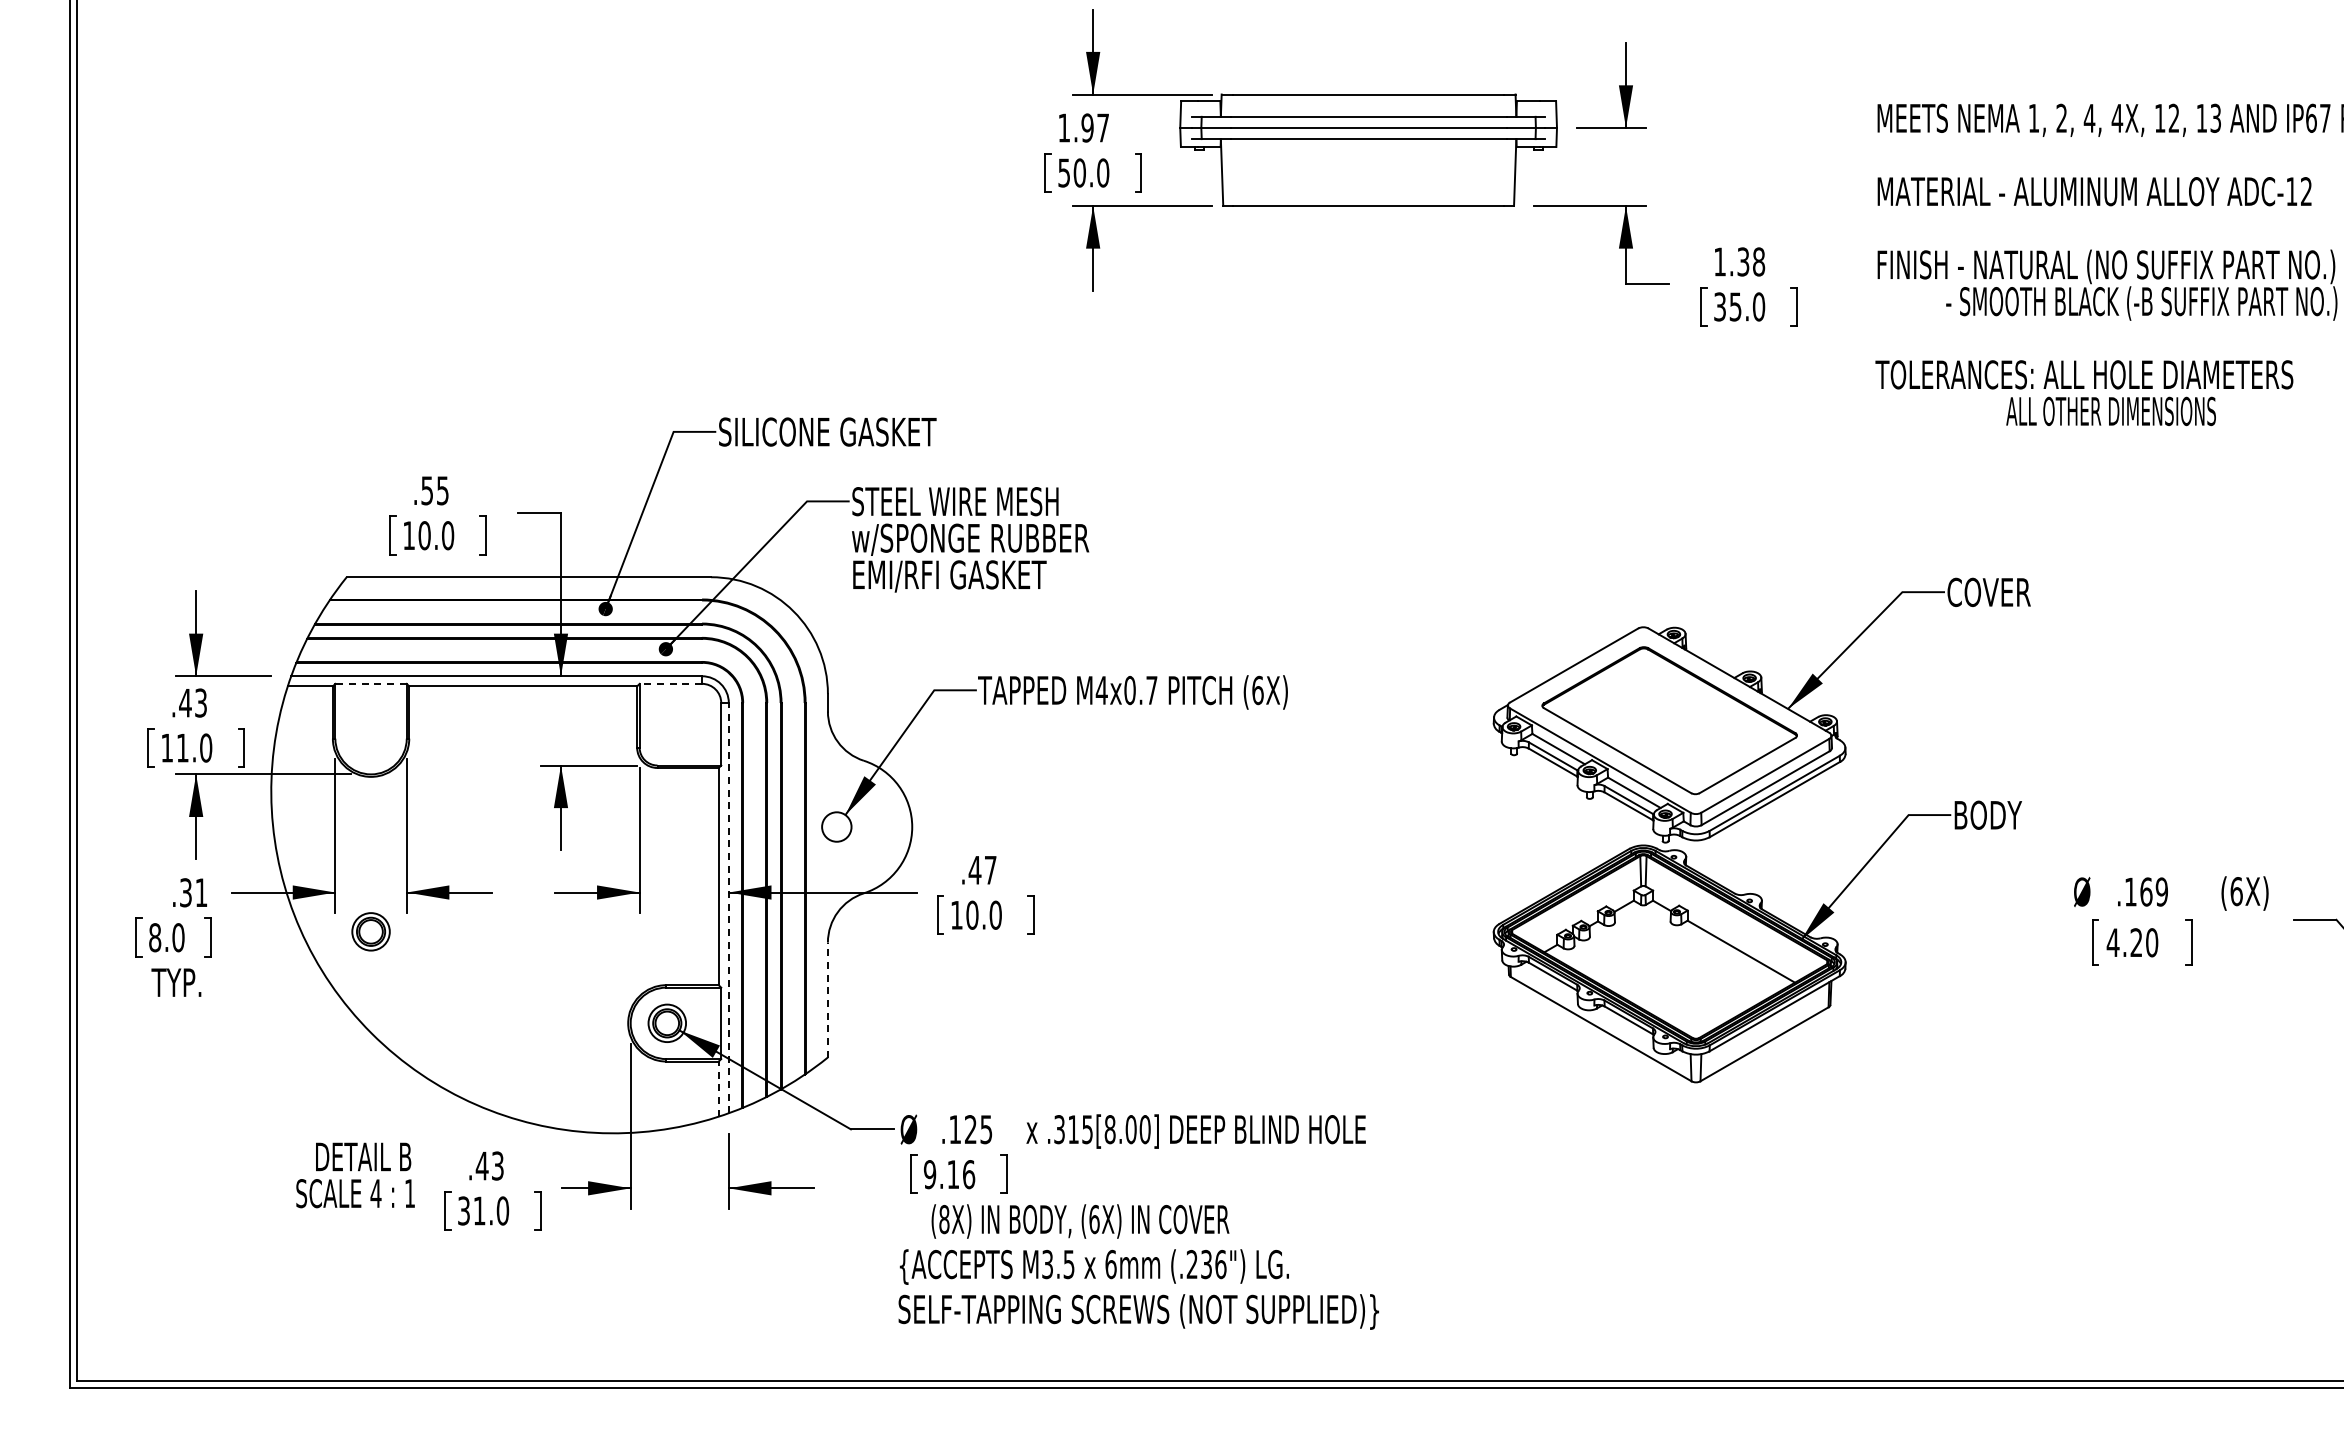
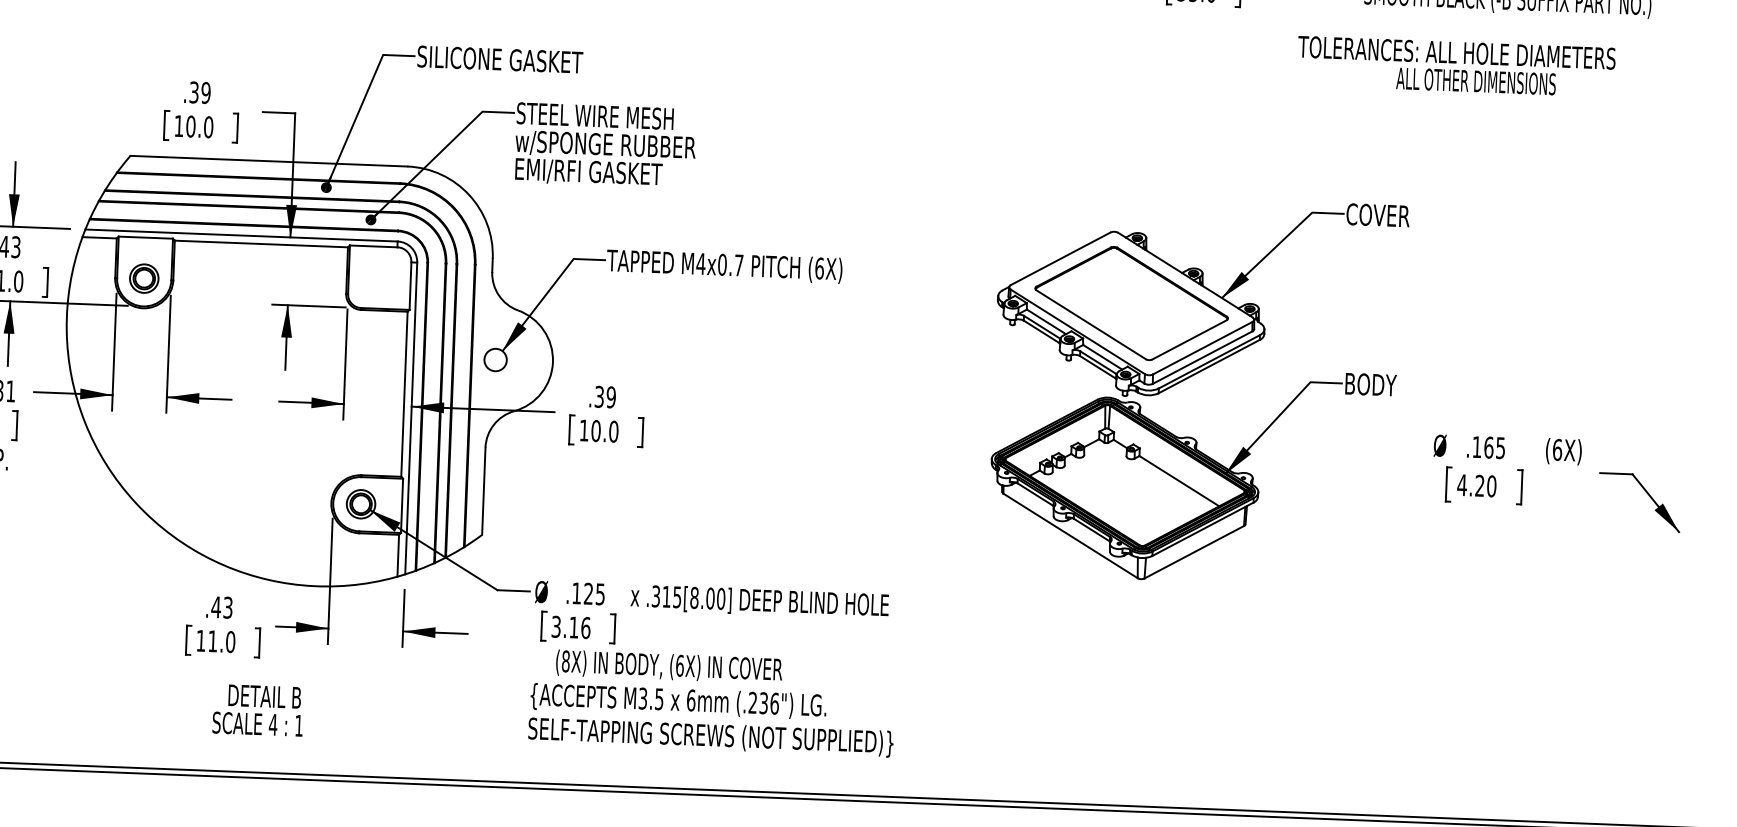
text: (435, 490) -> (200, 92), .55 -> .39
line: (371, 683) -> (146, 237), dashed -> solid
line: (670, 683) -> (373, 246), dashed -> solid
text: (982, 869) -> (605, 396), .47 -> .39
text: (2161, 891) -> (1500, 447), .169 -> .165
line: (728, 907) -> (410, 418), dashed -> solid
part: (370, 931) -> (143, 278), moved
line: (827, 999) -> (483, 490), dashed -> solid
line: (718, 1089) -> (398, 556), dashed -> solid
text: (929, 1174) -> (555, 626), 9.16 -> 3.16
text: (355, 1175) -> (258, 710), moved
text: (463, 1210) -> (200, 640), 31.0 -> 11.0

